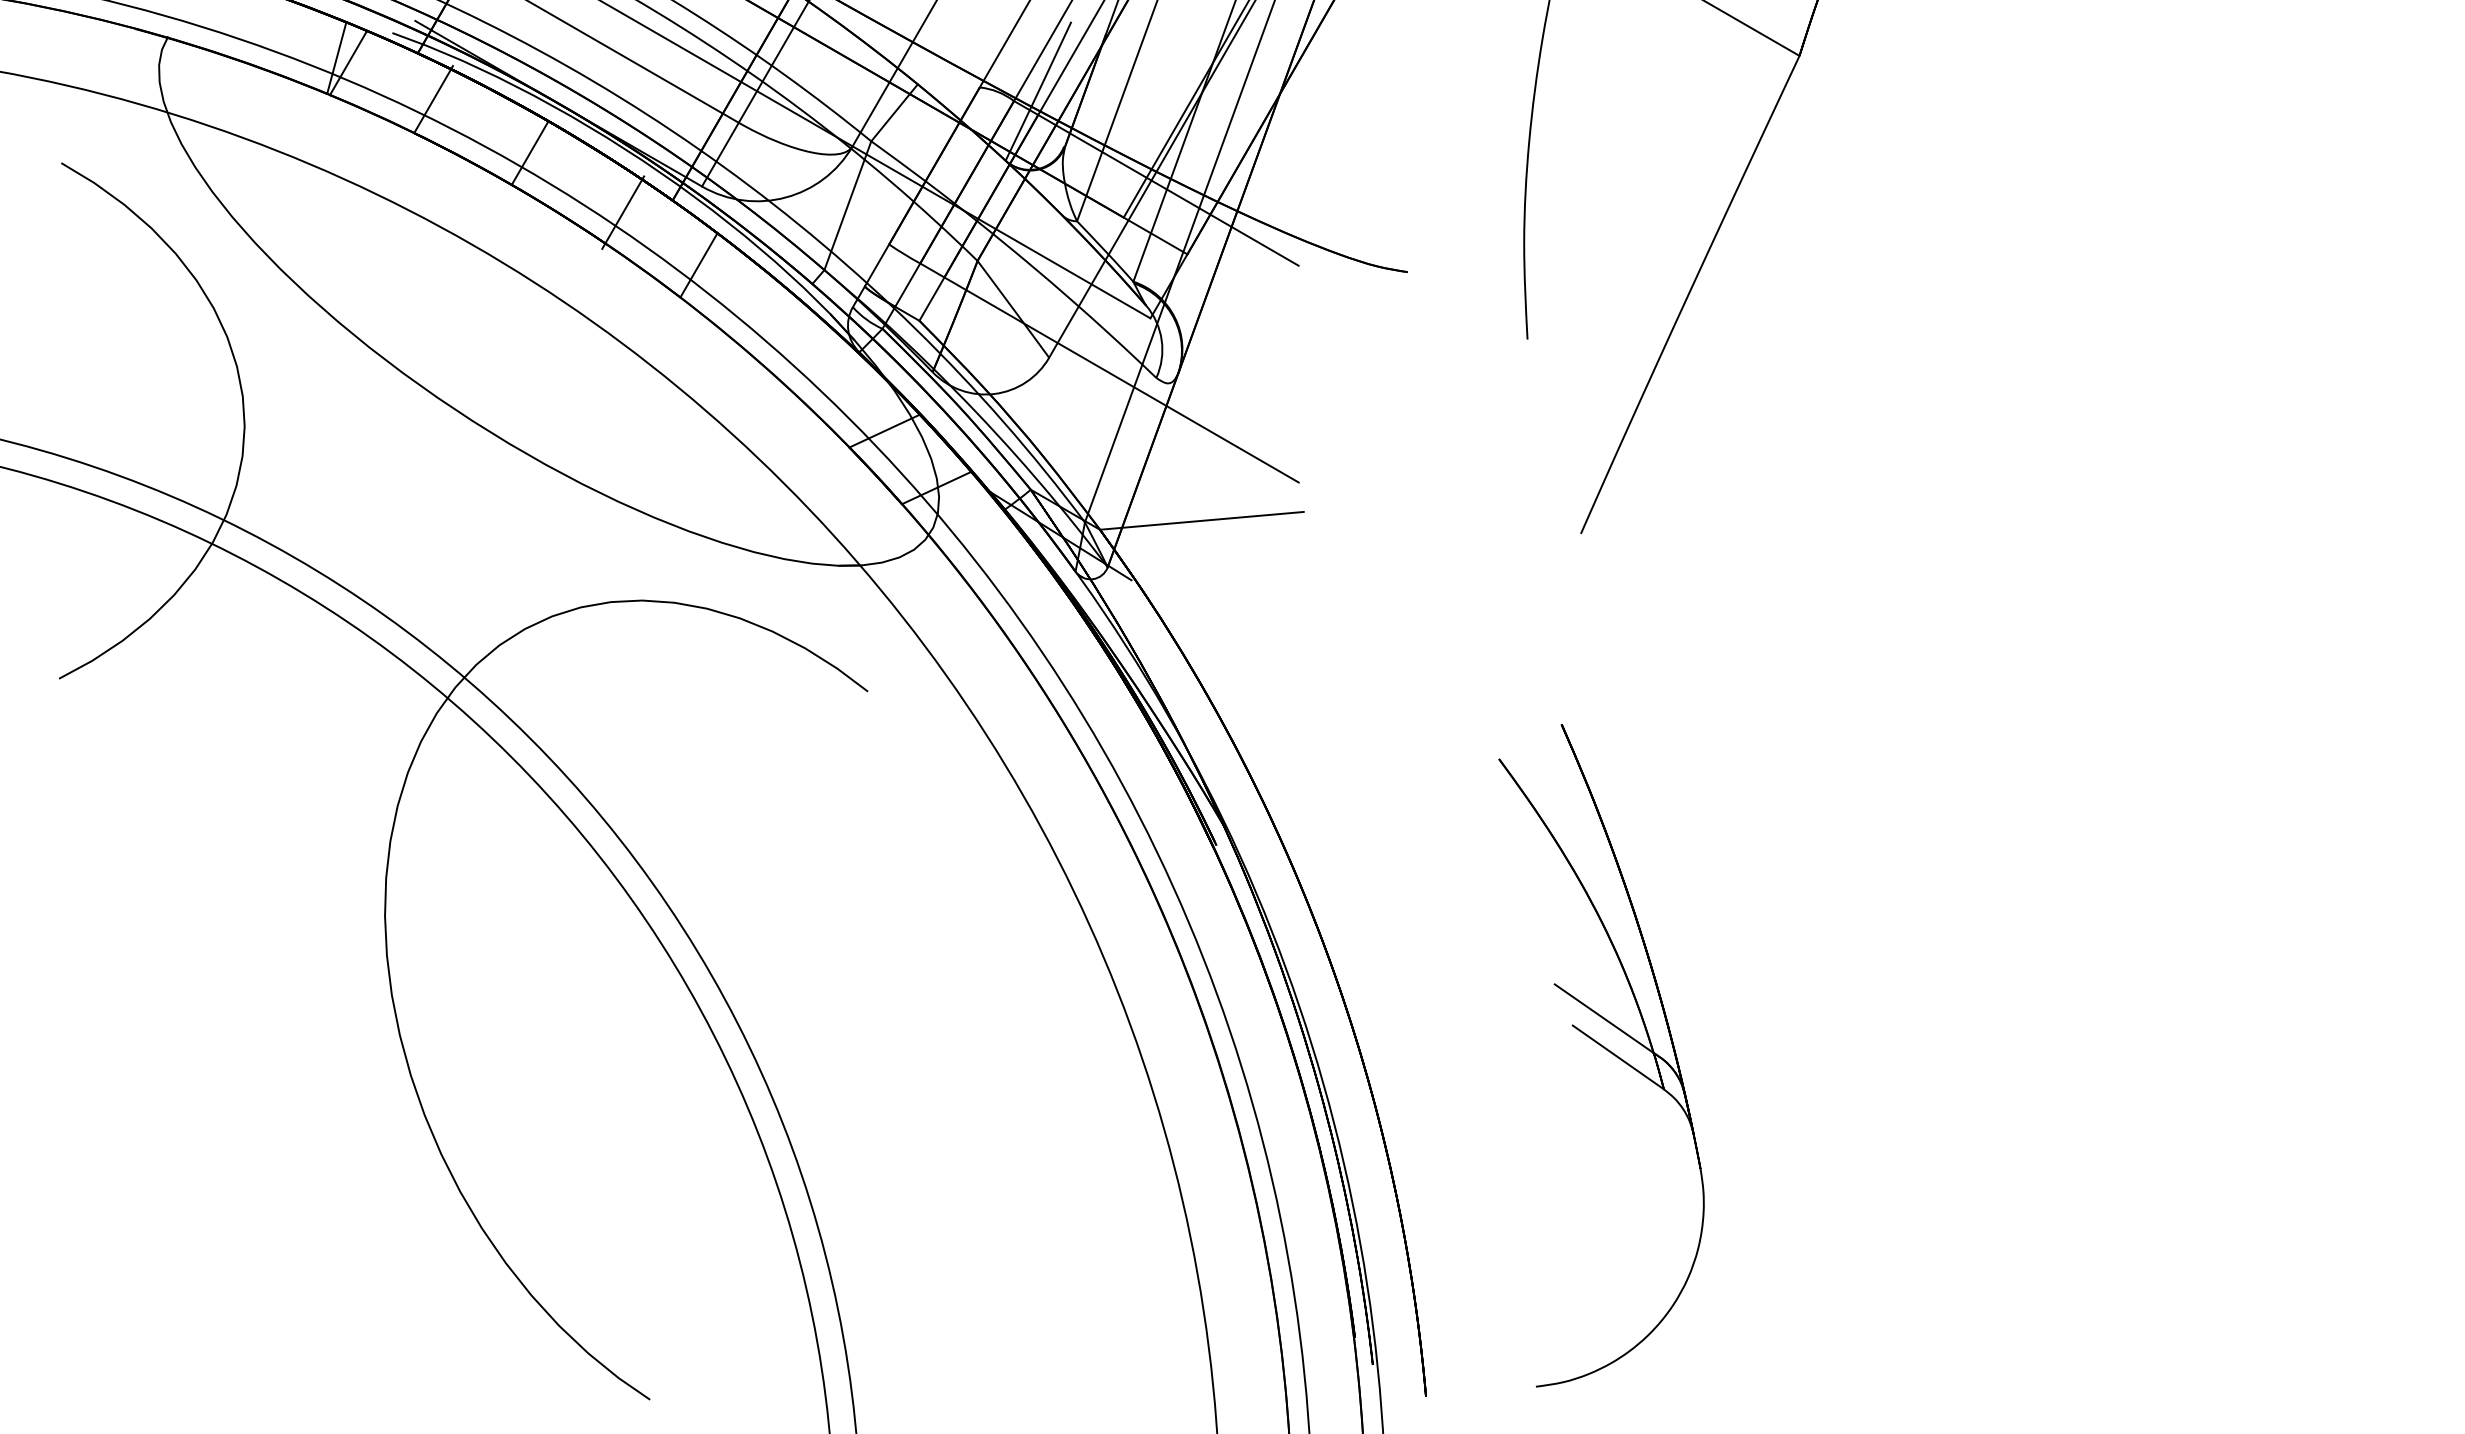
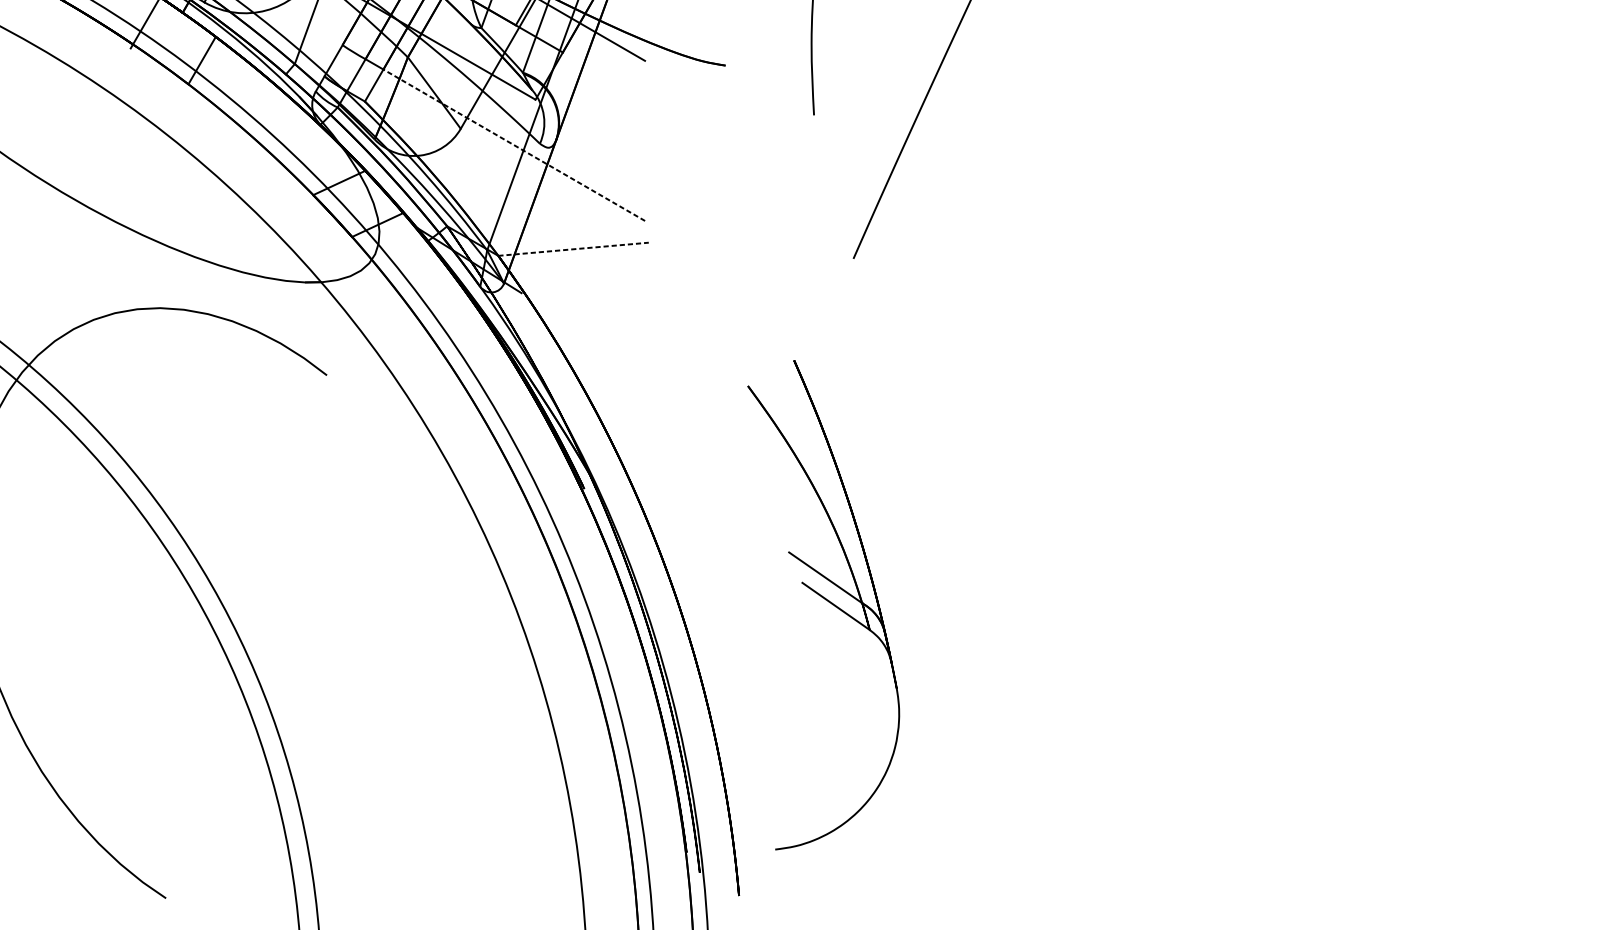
line: (1121, 380) -> (514, 145), solid -> dashed
line: (1202, 520) -> (574, 249), solid -> dashed
part: (1606, 1050) -> (827, 601), moved

